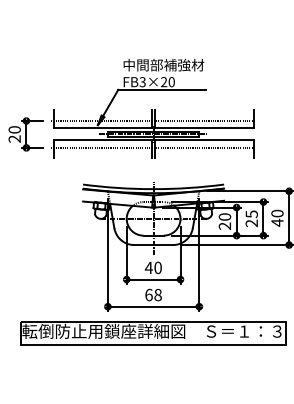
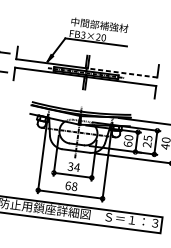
line: (153, 121) -> (87, 63), removed
line: (203, 127) -> (121, 72), solid -> dashed
line: (153, 147) -> (84, 82), removed
text: (224, 225) -> (127, 143), 20 -> 60
text: (153, 267) -> (73, 166), 40 -> 34

